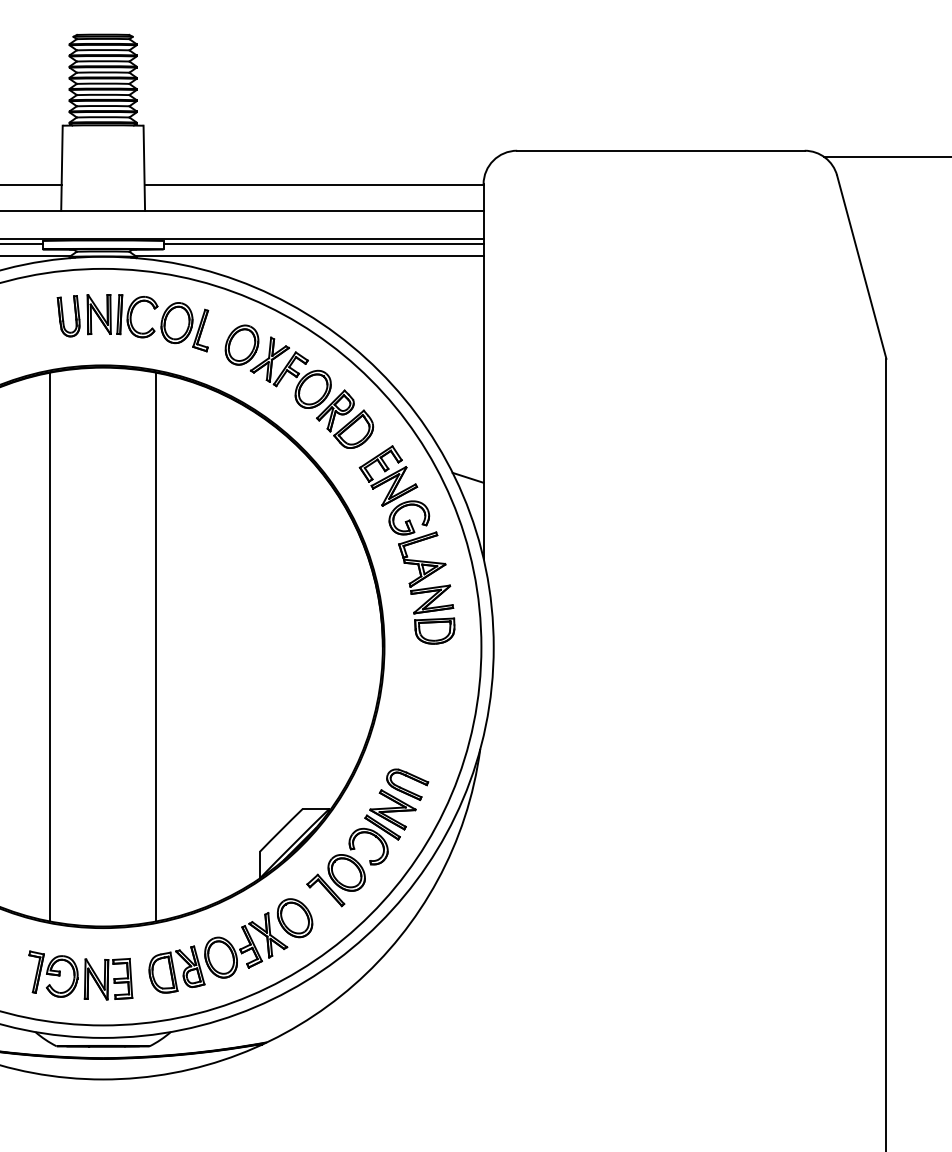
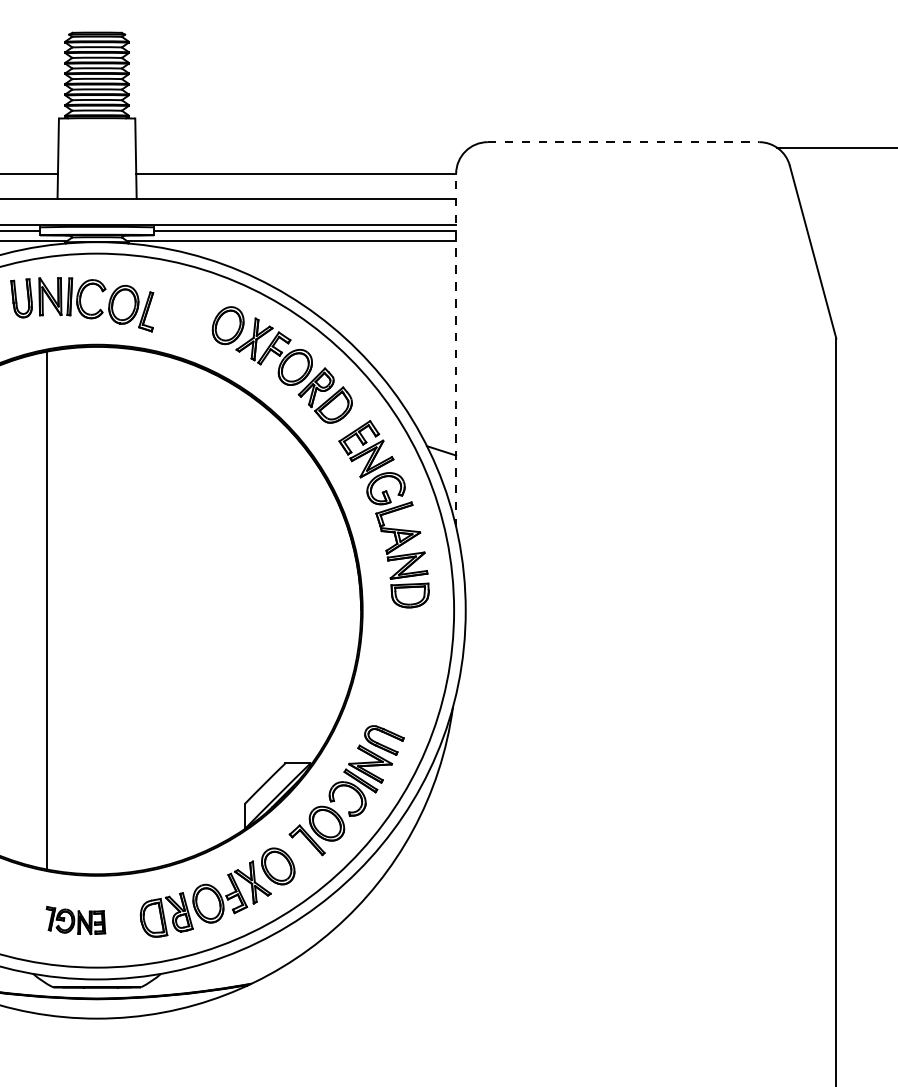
line: (660, 151) -> (623, 142), solid -> dashed
part: (133, 322) -> (82, 304), moved
line: (483, 371) -> (456, 350), solid -> dashed
line: (156, 646) -> (147, 610), removed
part: (80, 975) -> (75, 920), size x0.6

